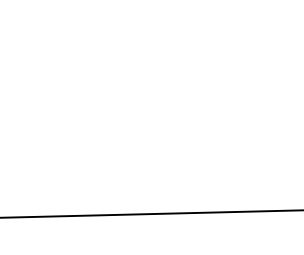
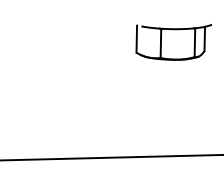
part: (235, 57) -> (173, 42), added

